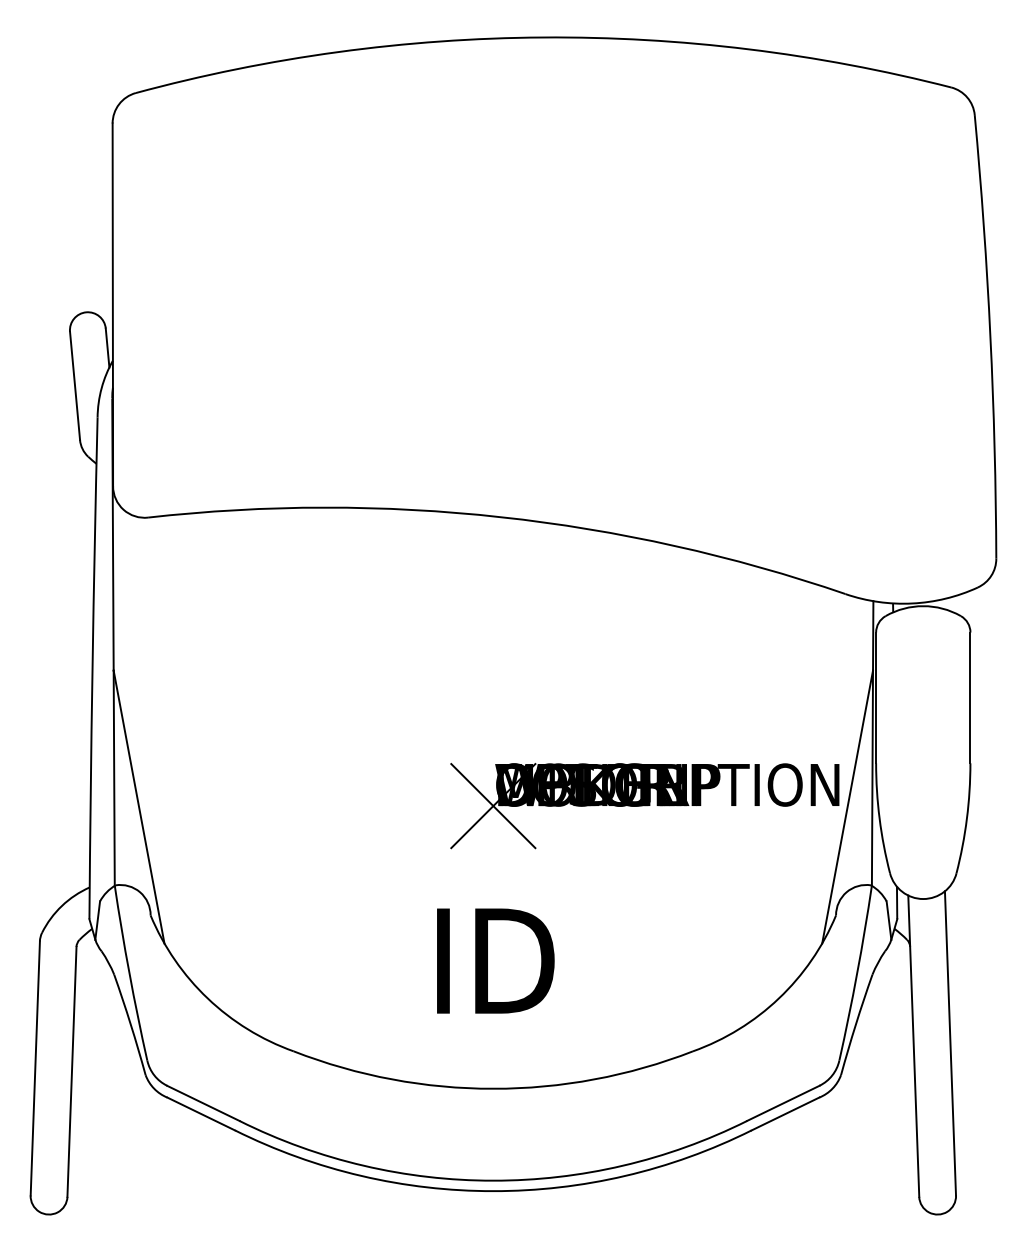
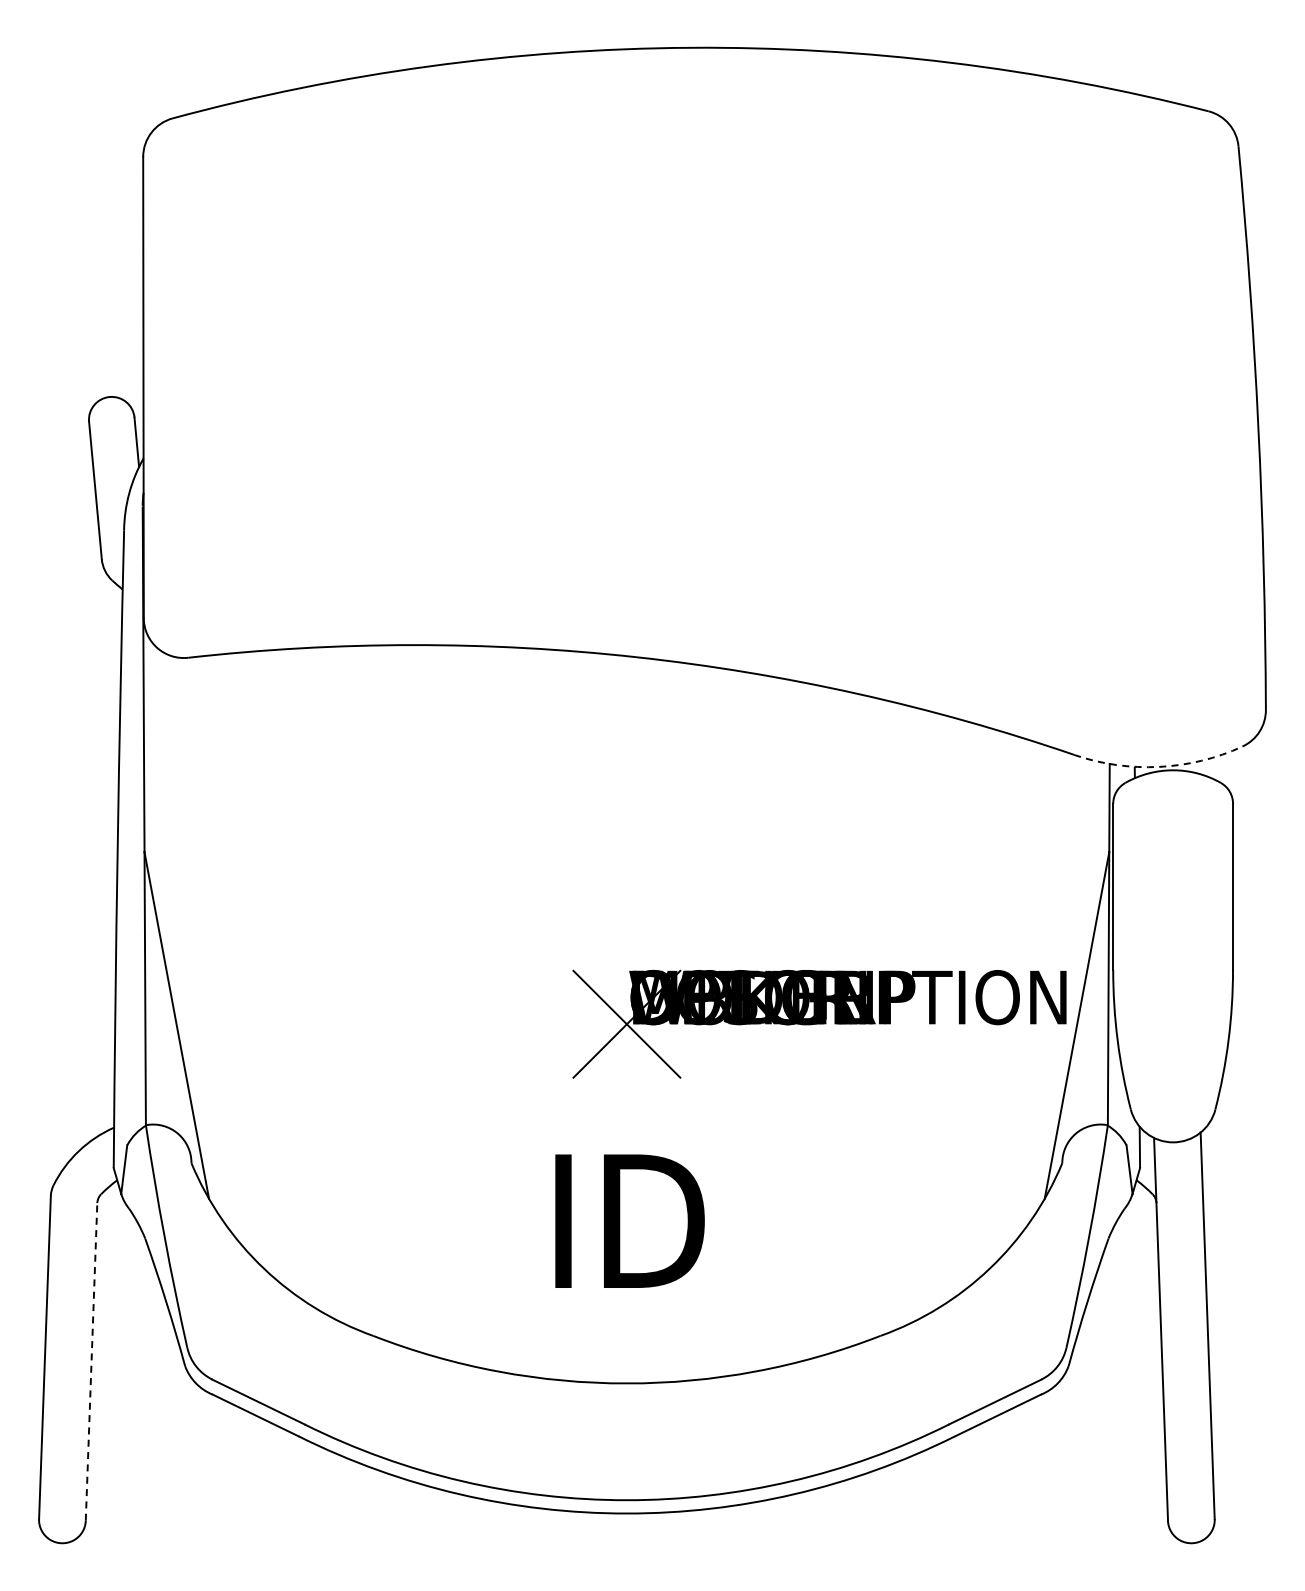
arc: (912, 603) -> (1159, 766), solid -> dashed
line: (71, 1071) -> (91, 1361), solid -> dashed

